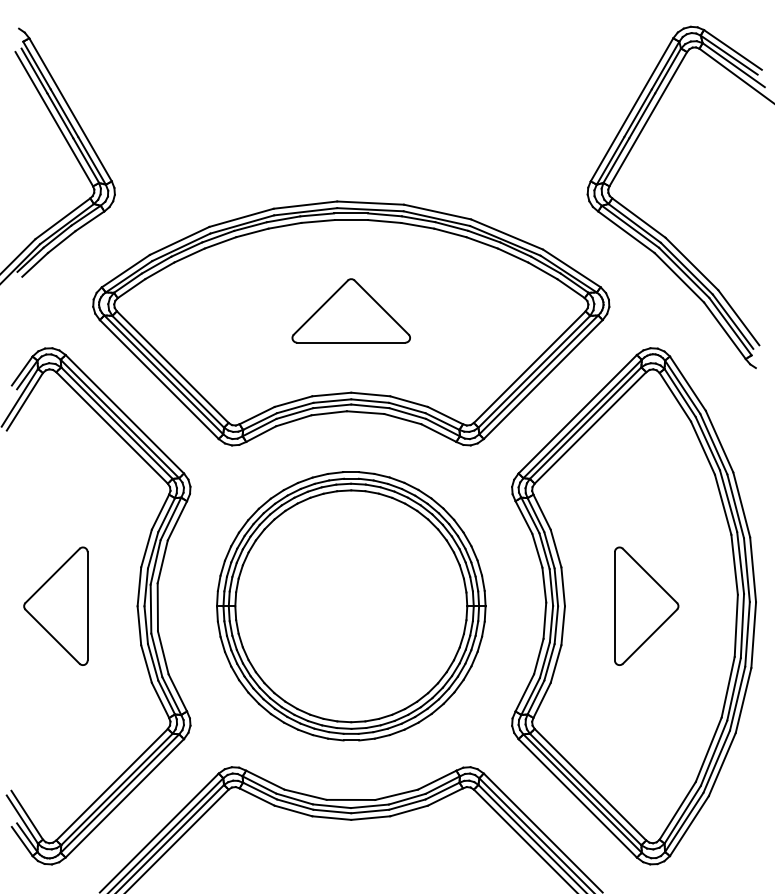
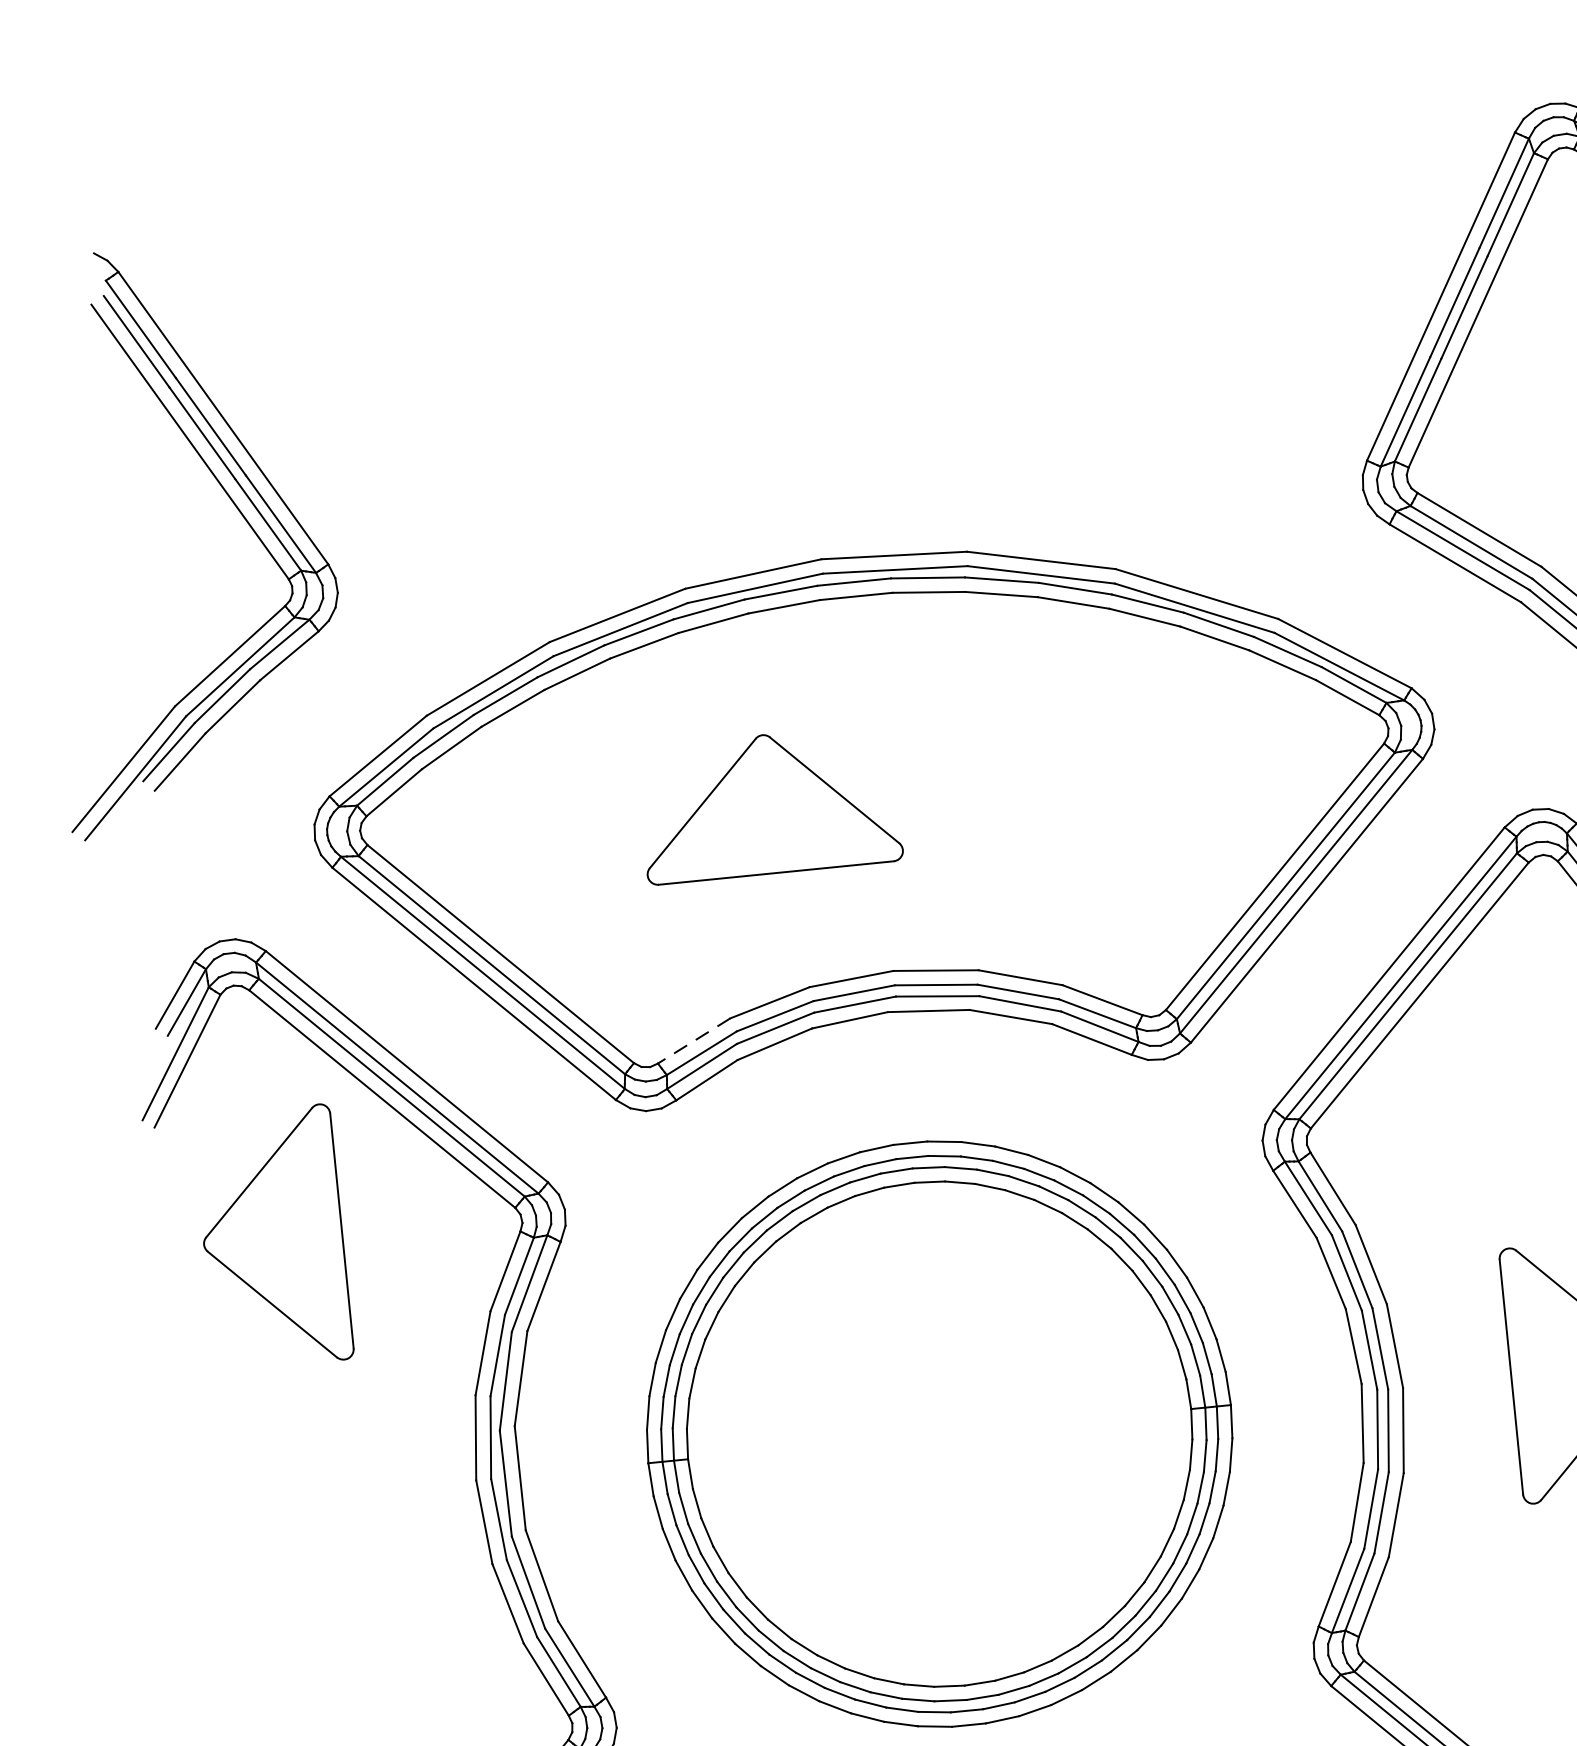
part: (350, 310) -> (767, 803), moved
line: (257, 415) -> (694, 1040), solid -> dashed
part: (55, 605) -> (271, 1236), moved

